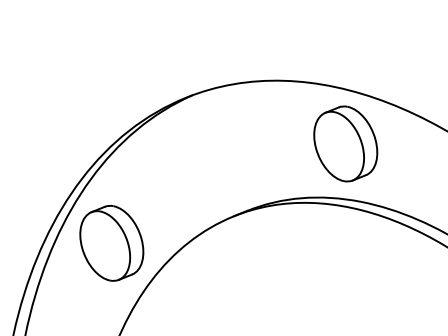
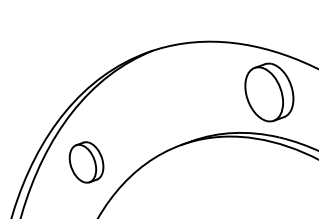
part: (111, 243) -> (86, 162), size x0.7

